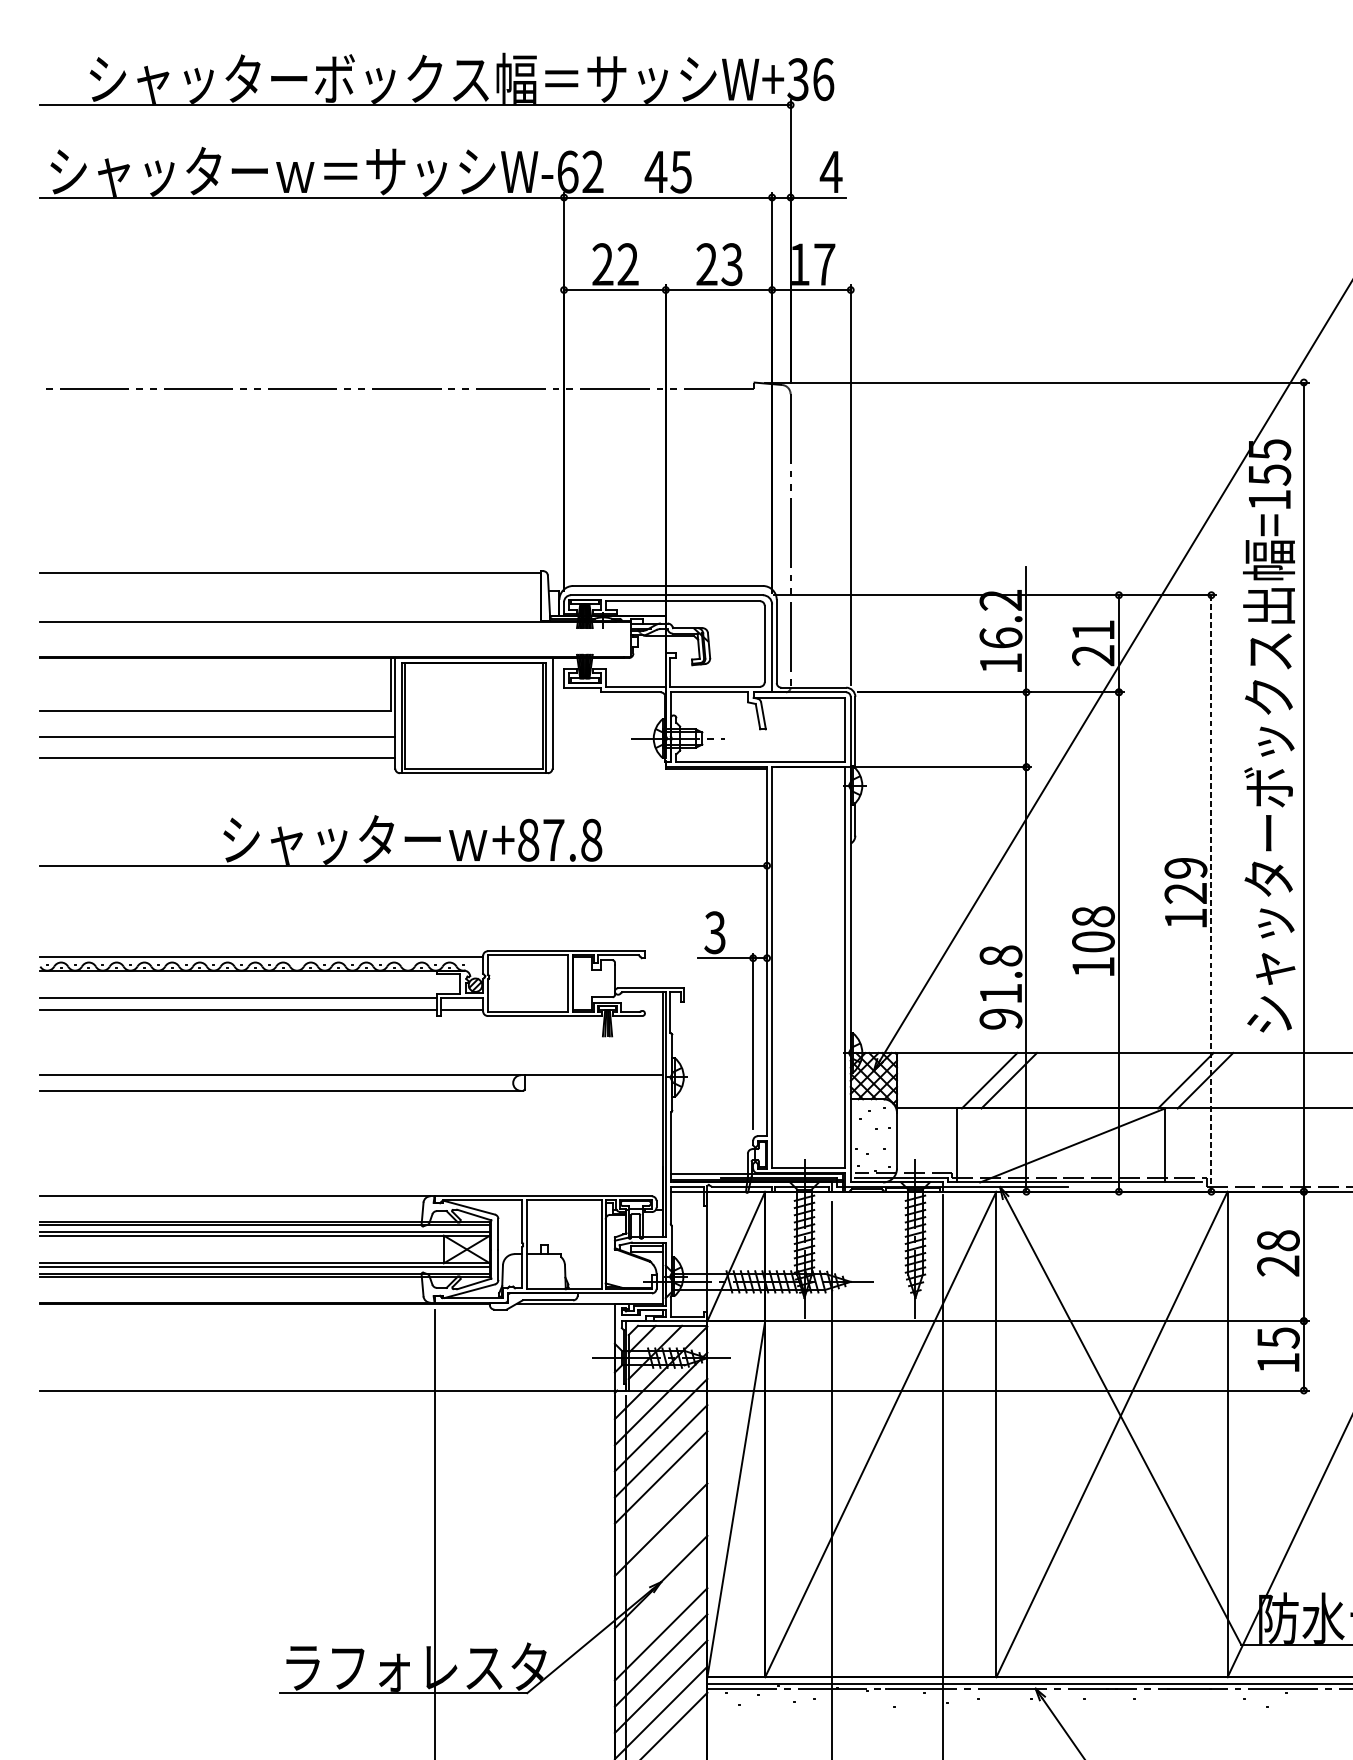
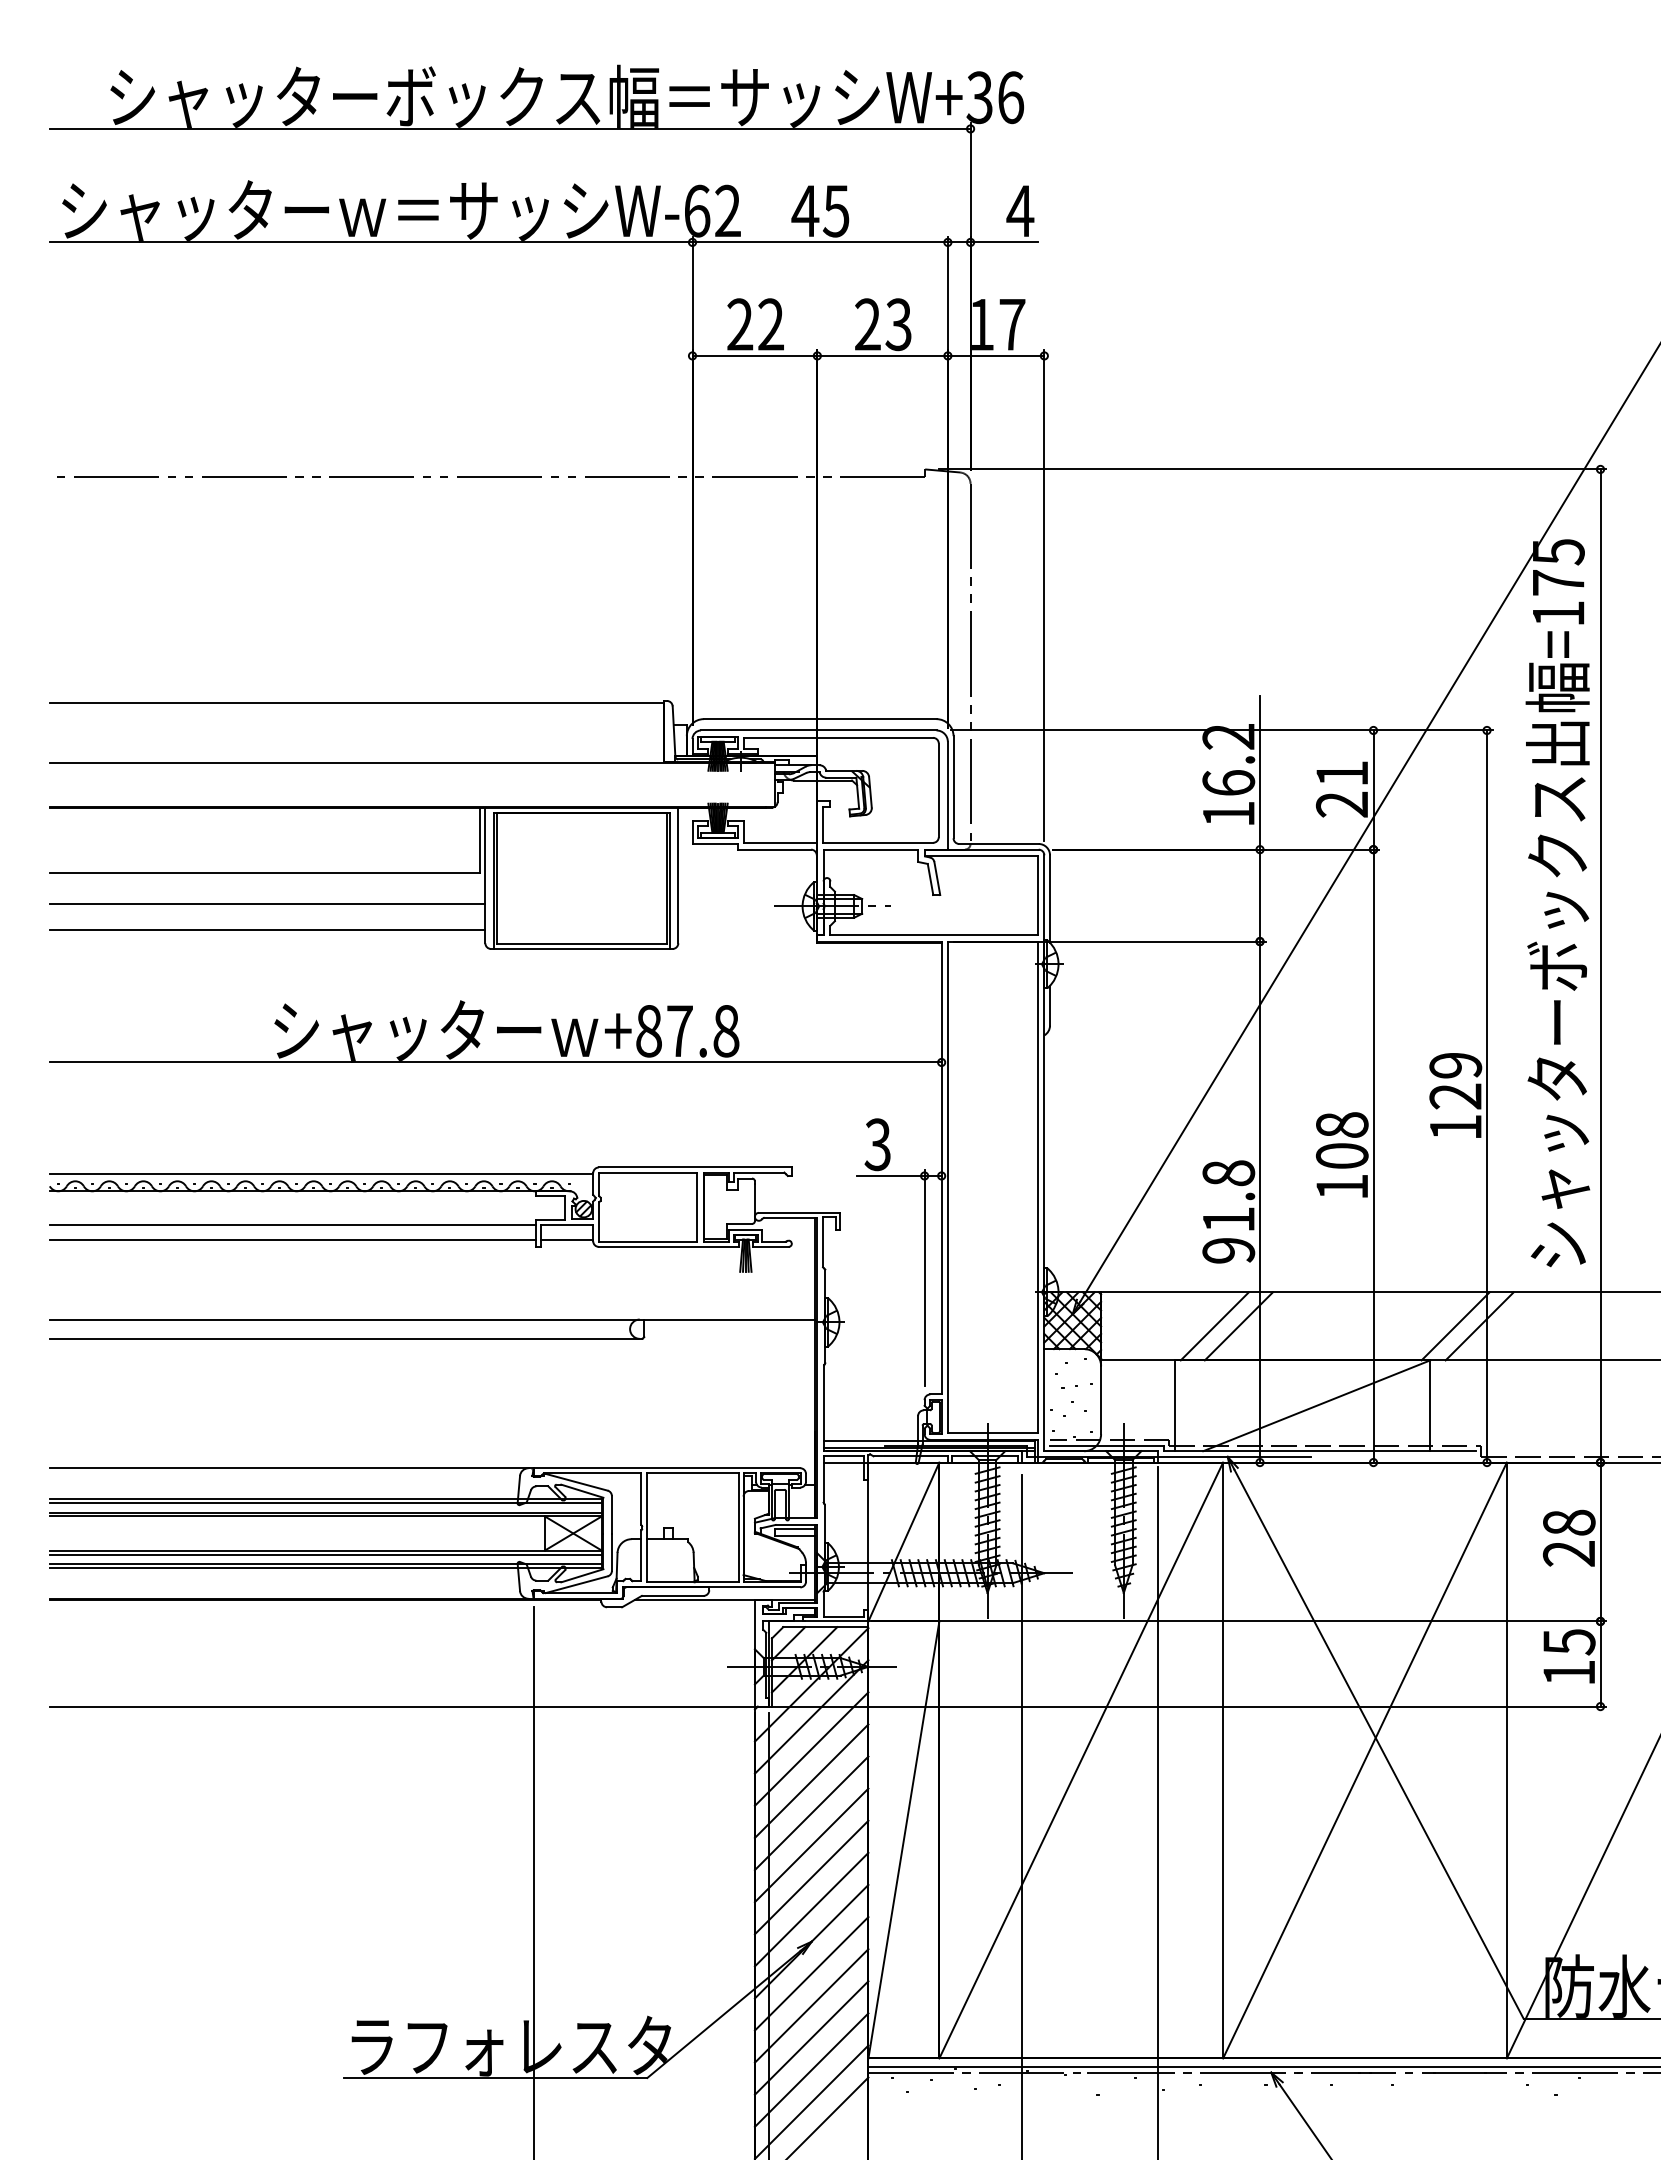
text: (1269, 475) -> (1558, 583), =155 -> =175
line: (1211, 894) -> (1487, 1097), dashed -> solid
line: (661, 1503) -> (811, 1845), added
line: (661, 1555) -> (811, 1909), added
line: (661, 1608) -> (811, 1973), added

